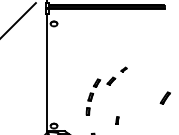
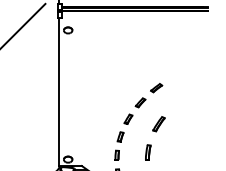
part: (123, 69) -> (156, 88), size x1.67
part: (93, 96) -> (123, 136), moved
part: (165, 98) -> (158, 124), moved
part: (117, 120) -> (148, 152), size x1.67

